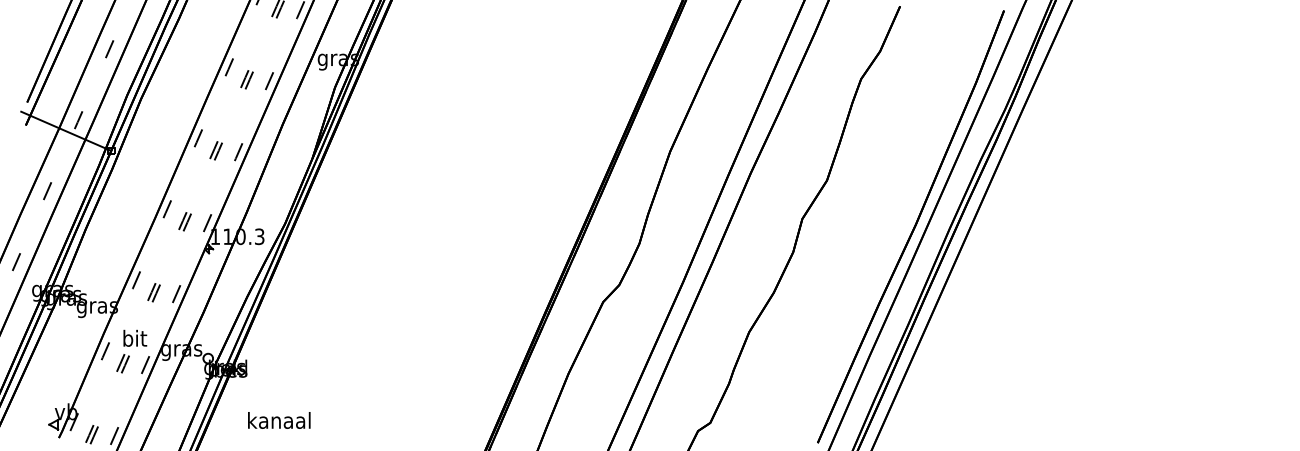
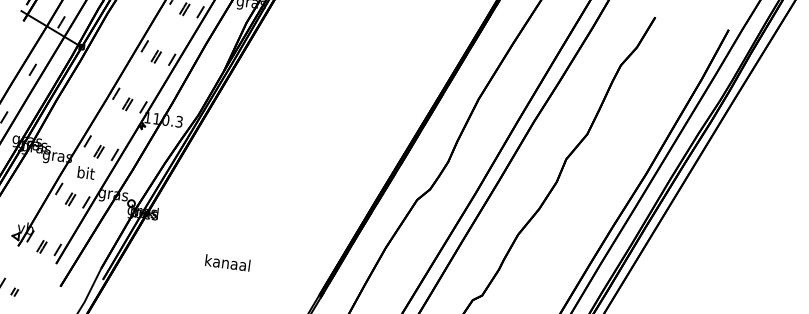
text: (135, 337) -> (86, 172), moved
text: (279, 420) -> (227, 263), moved

